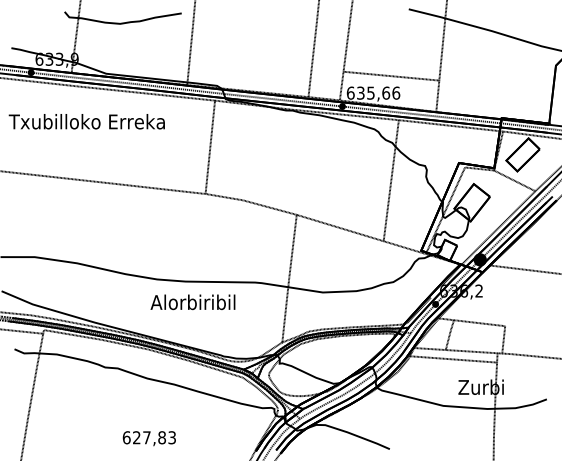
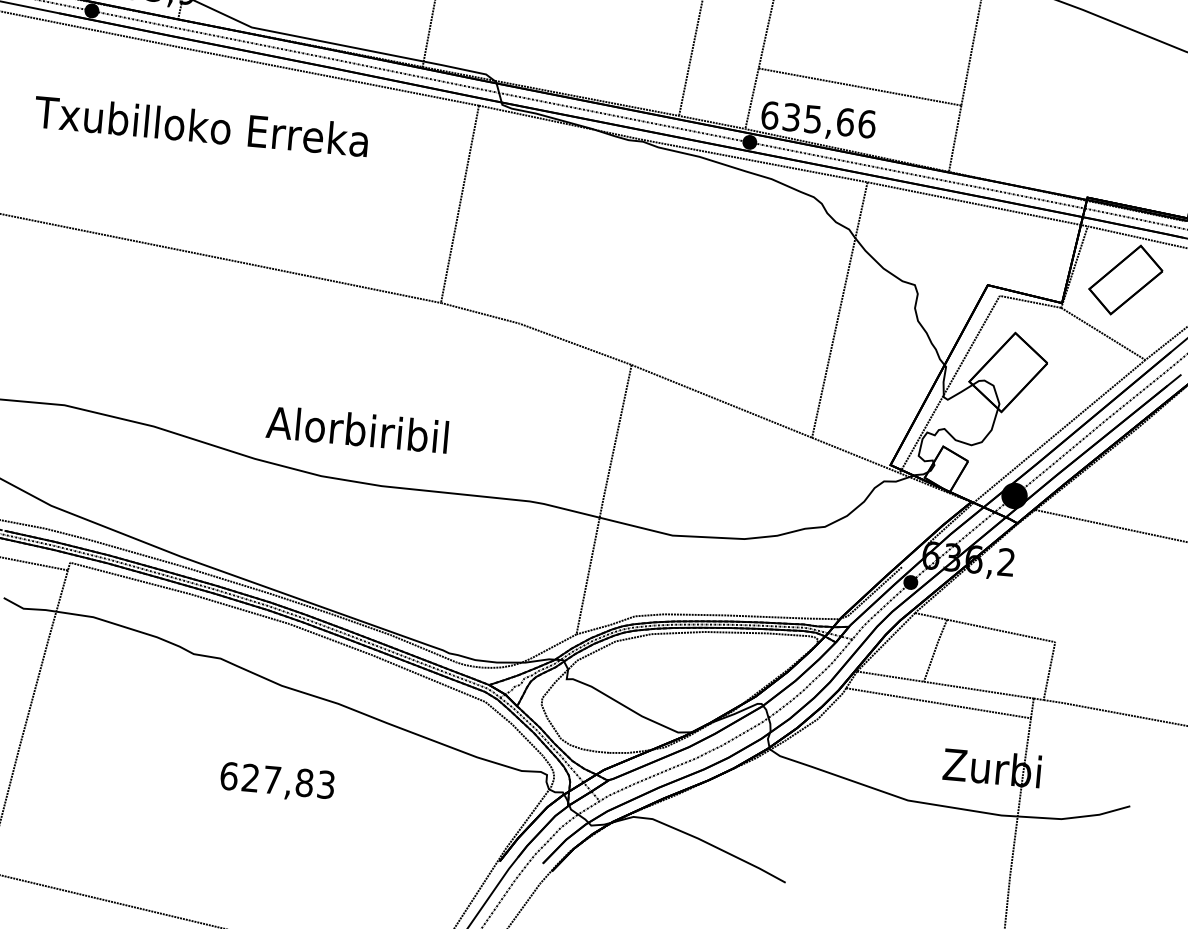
text: (192, 302) -> (356, 429), moved
text: (148, 438) -> (275, 781), moved

